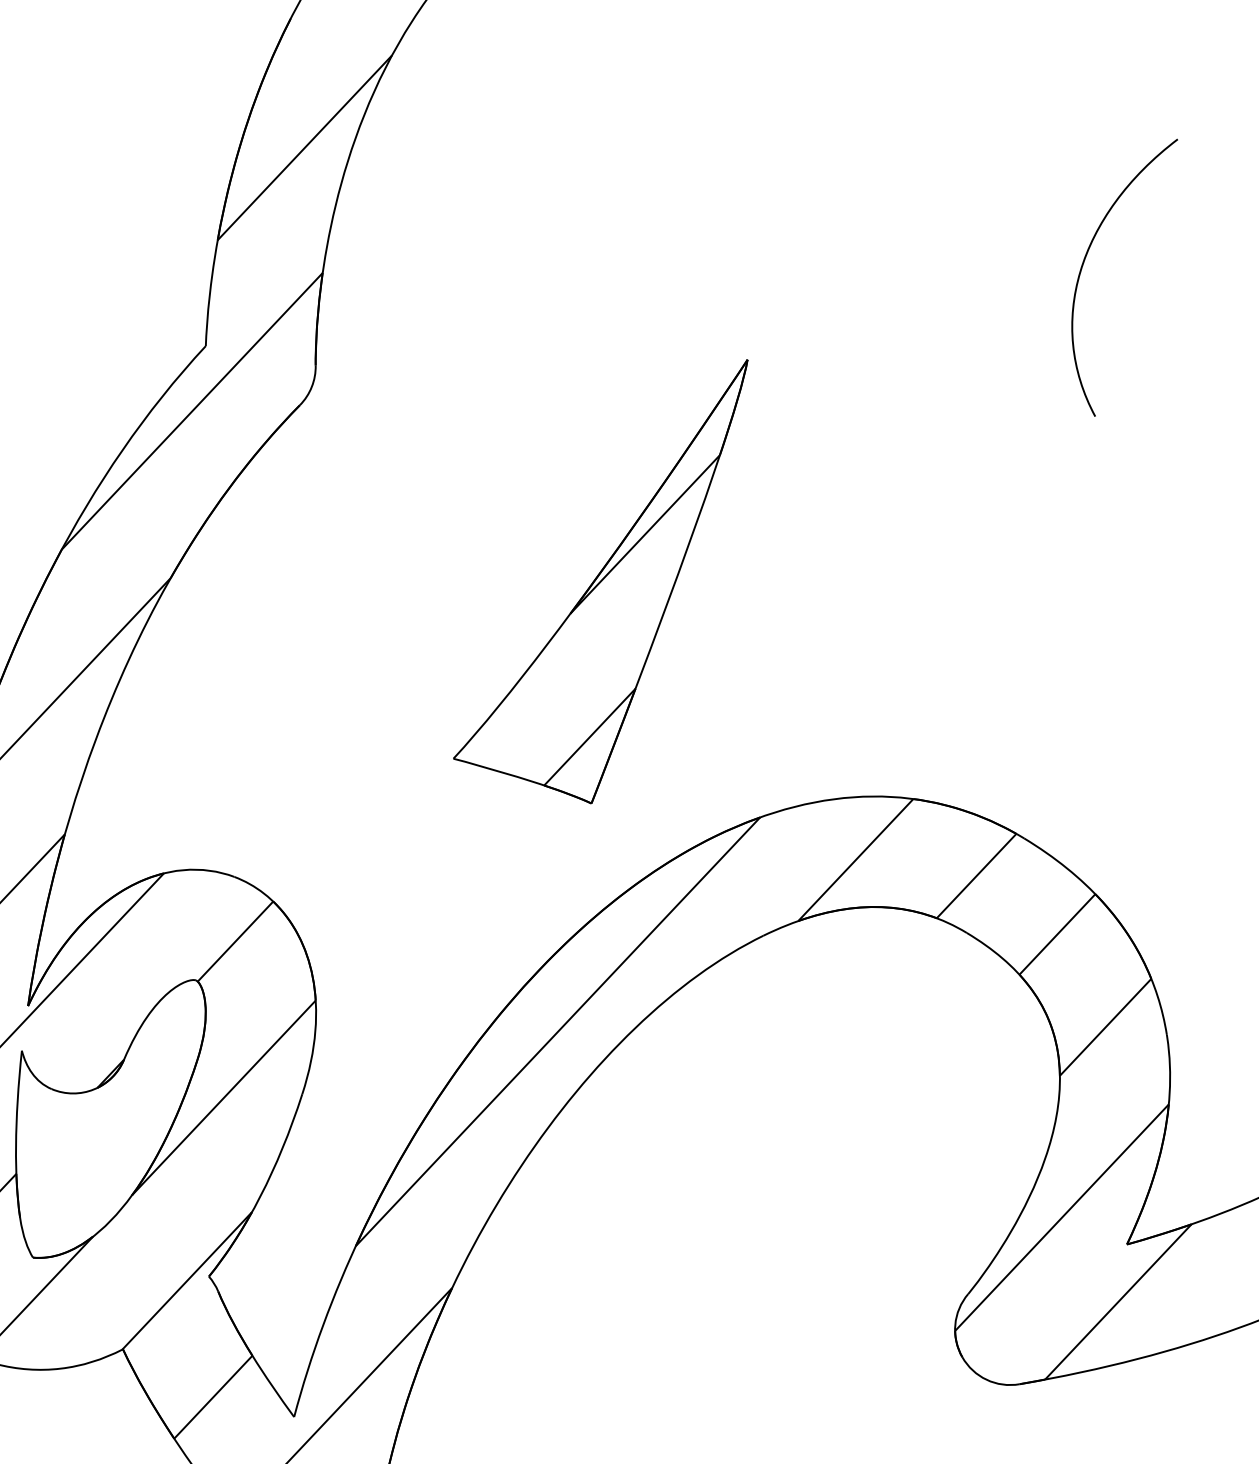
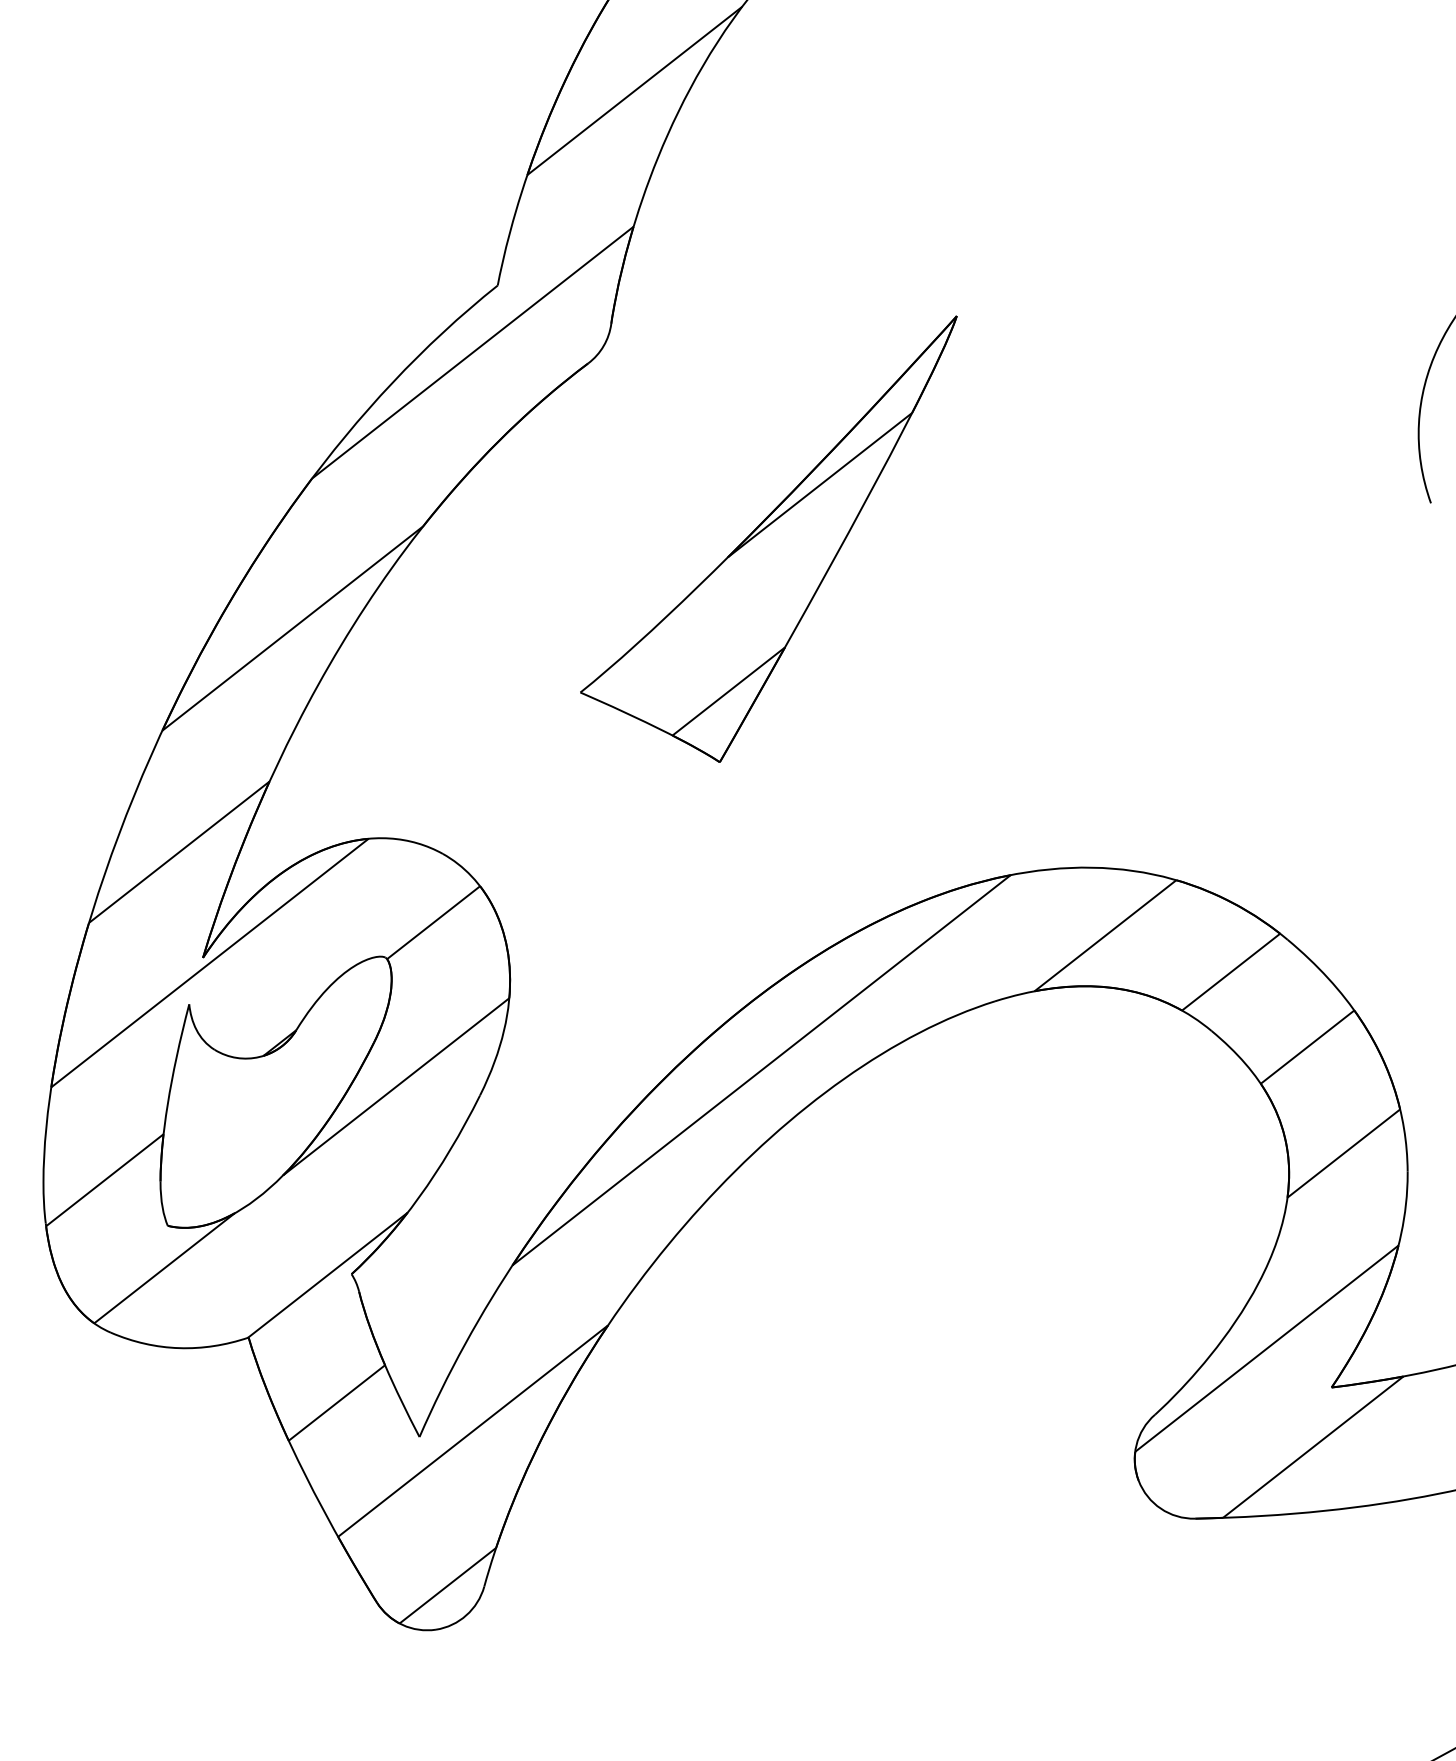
part: (605, 590) -> (768, 538), moved

